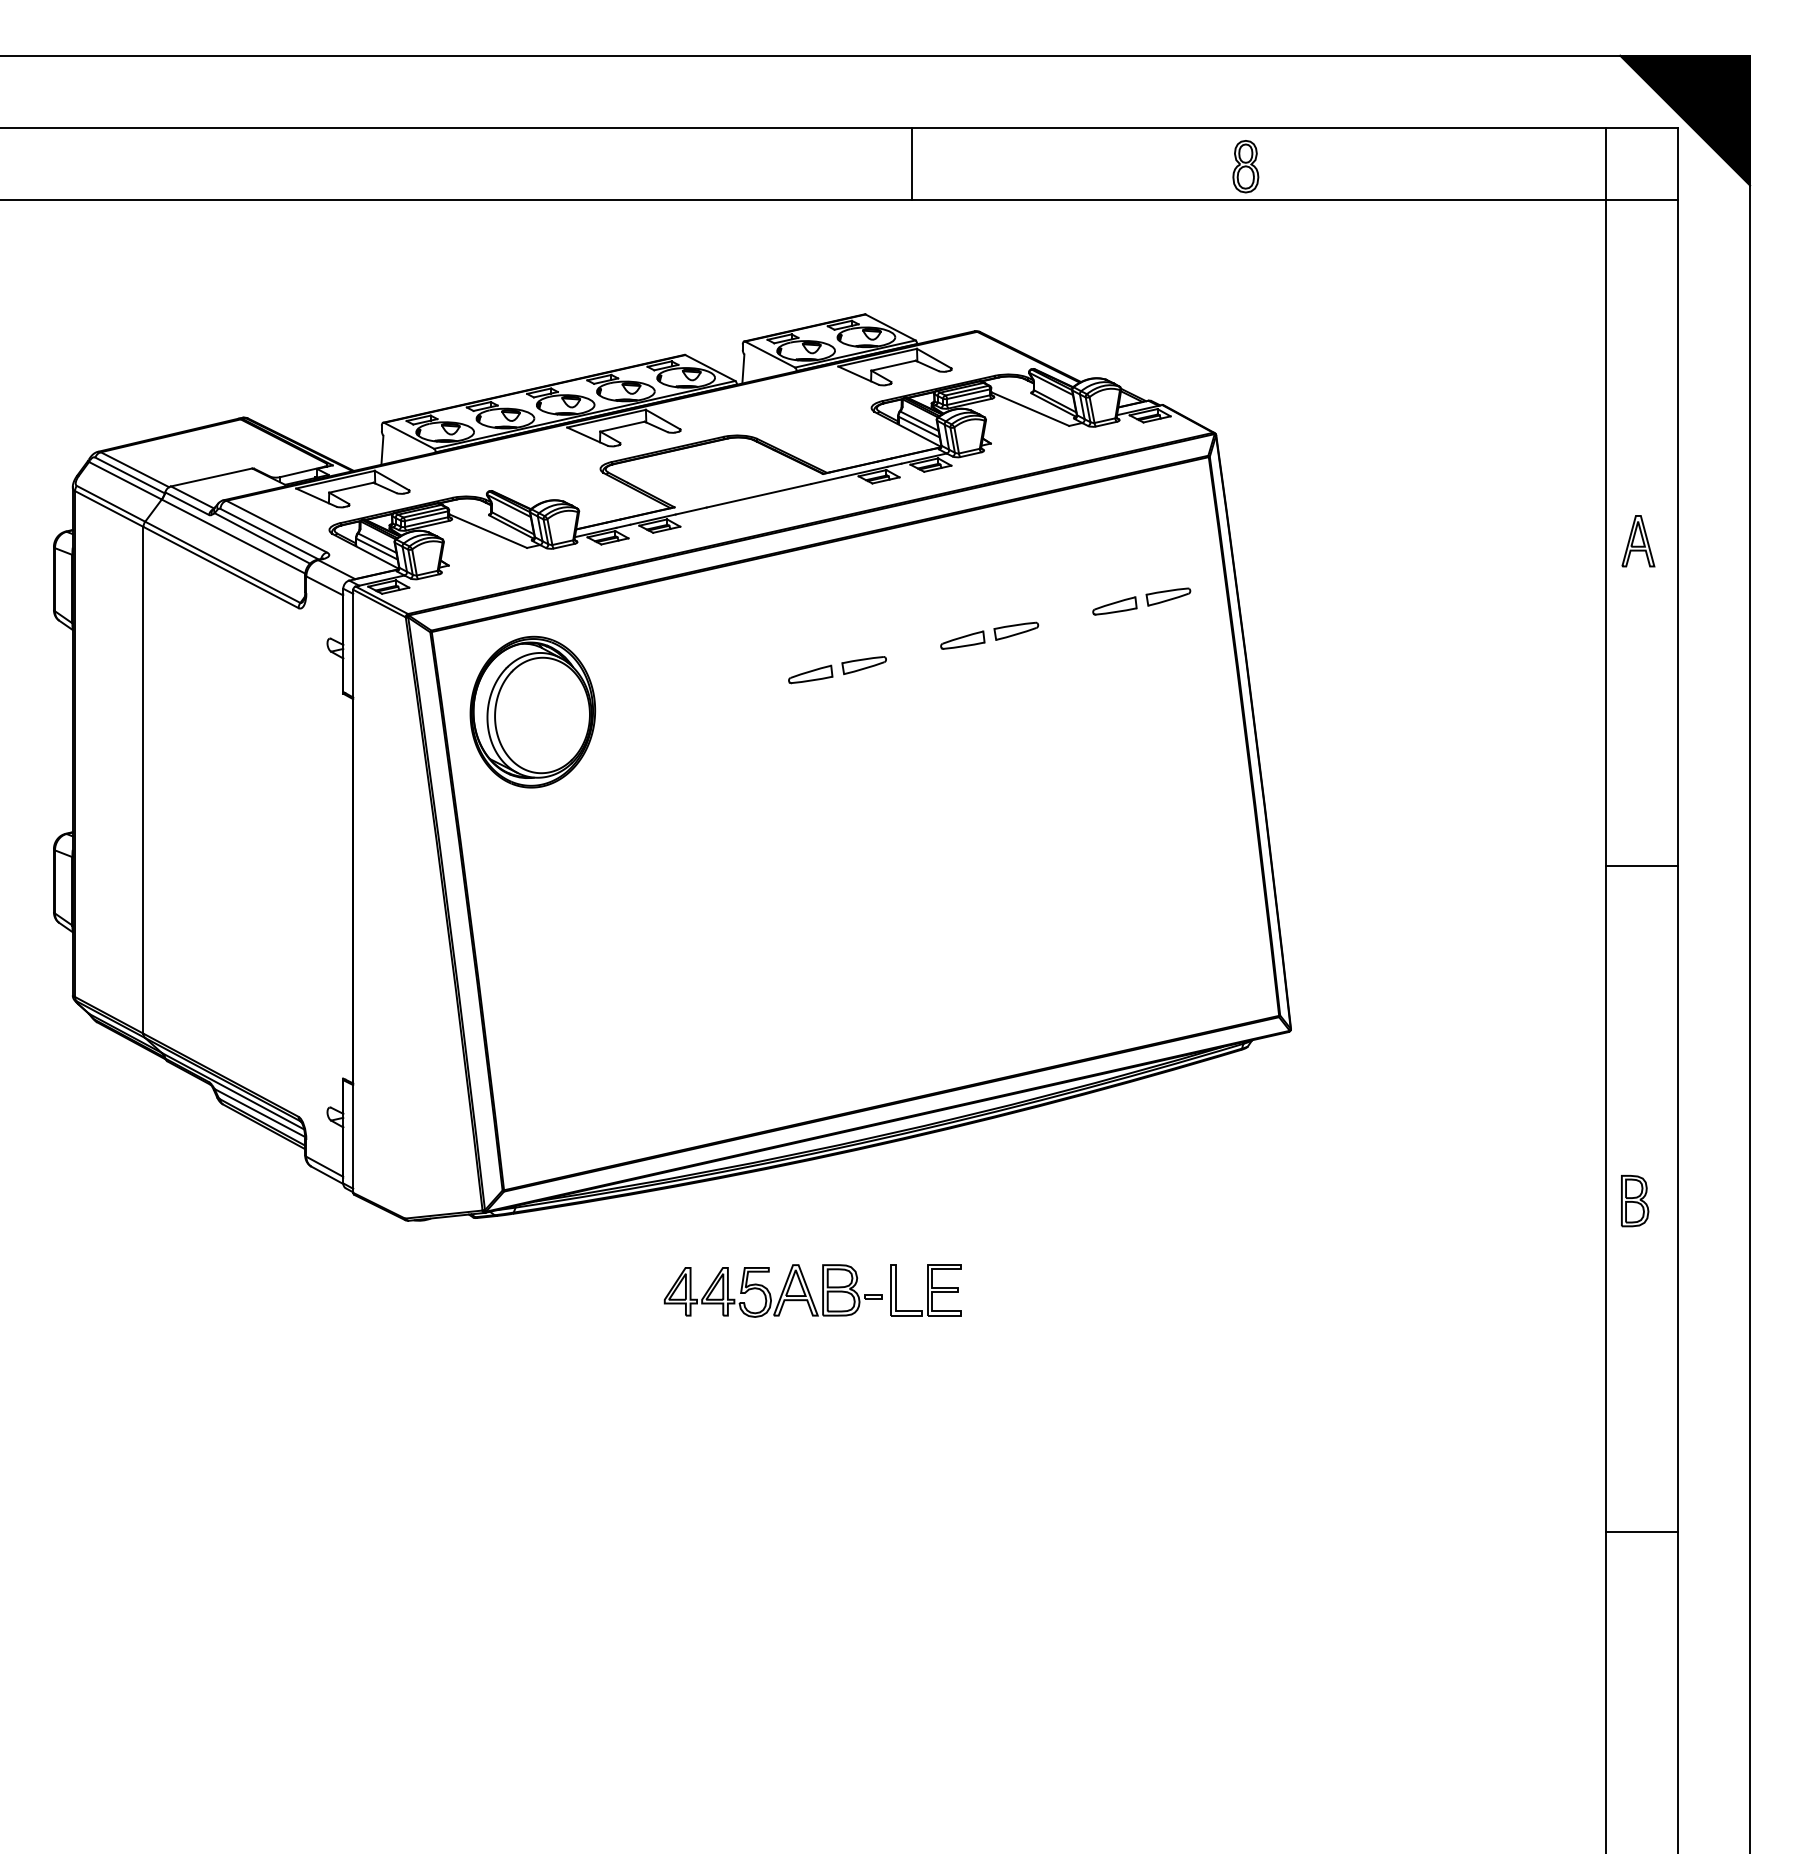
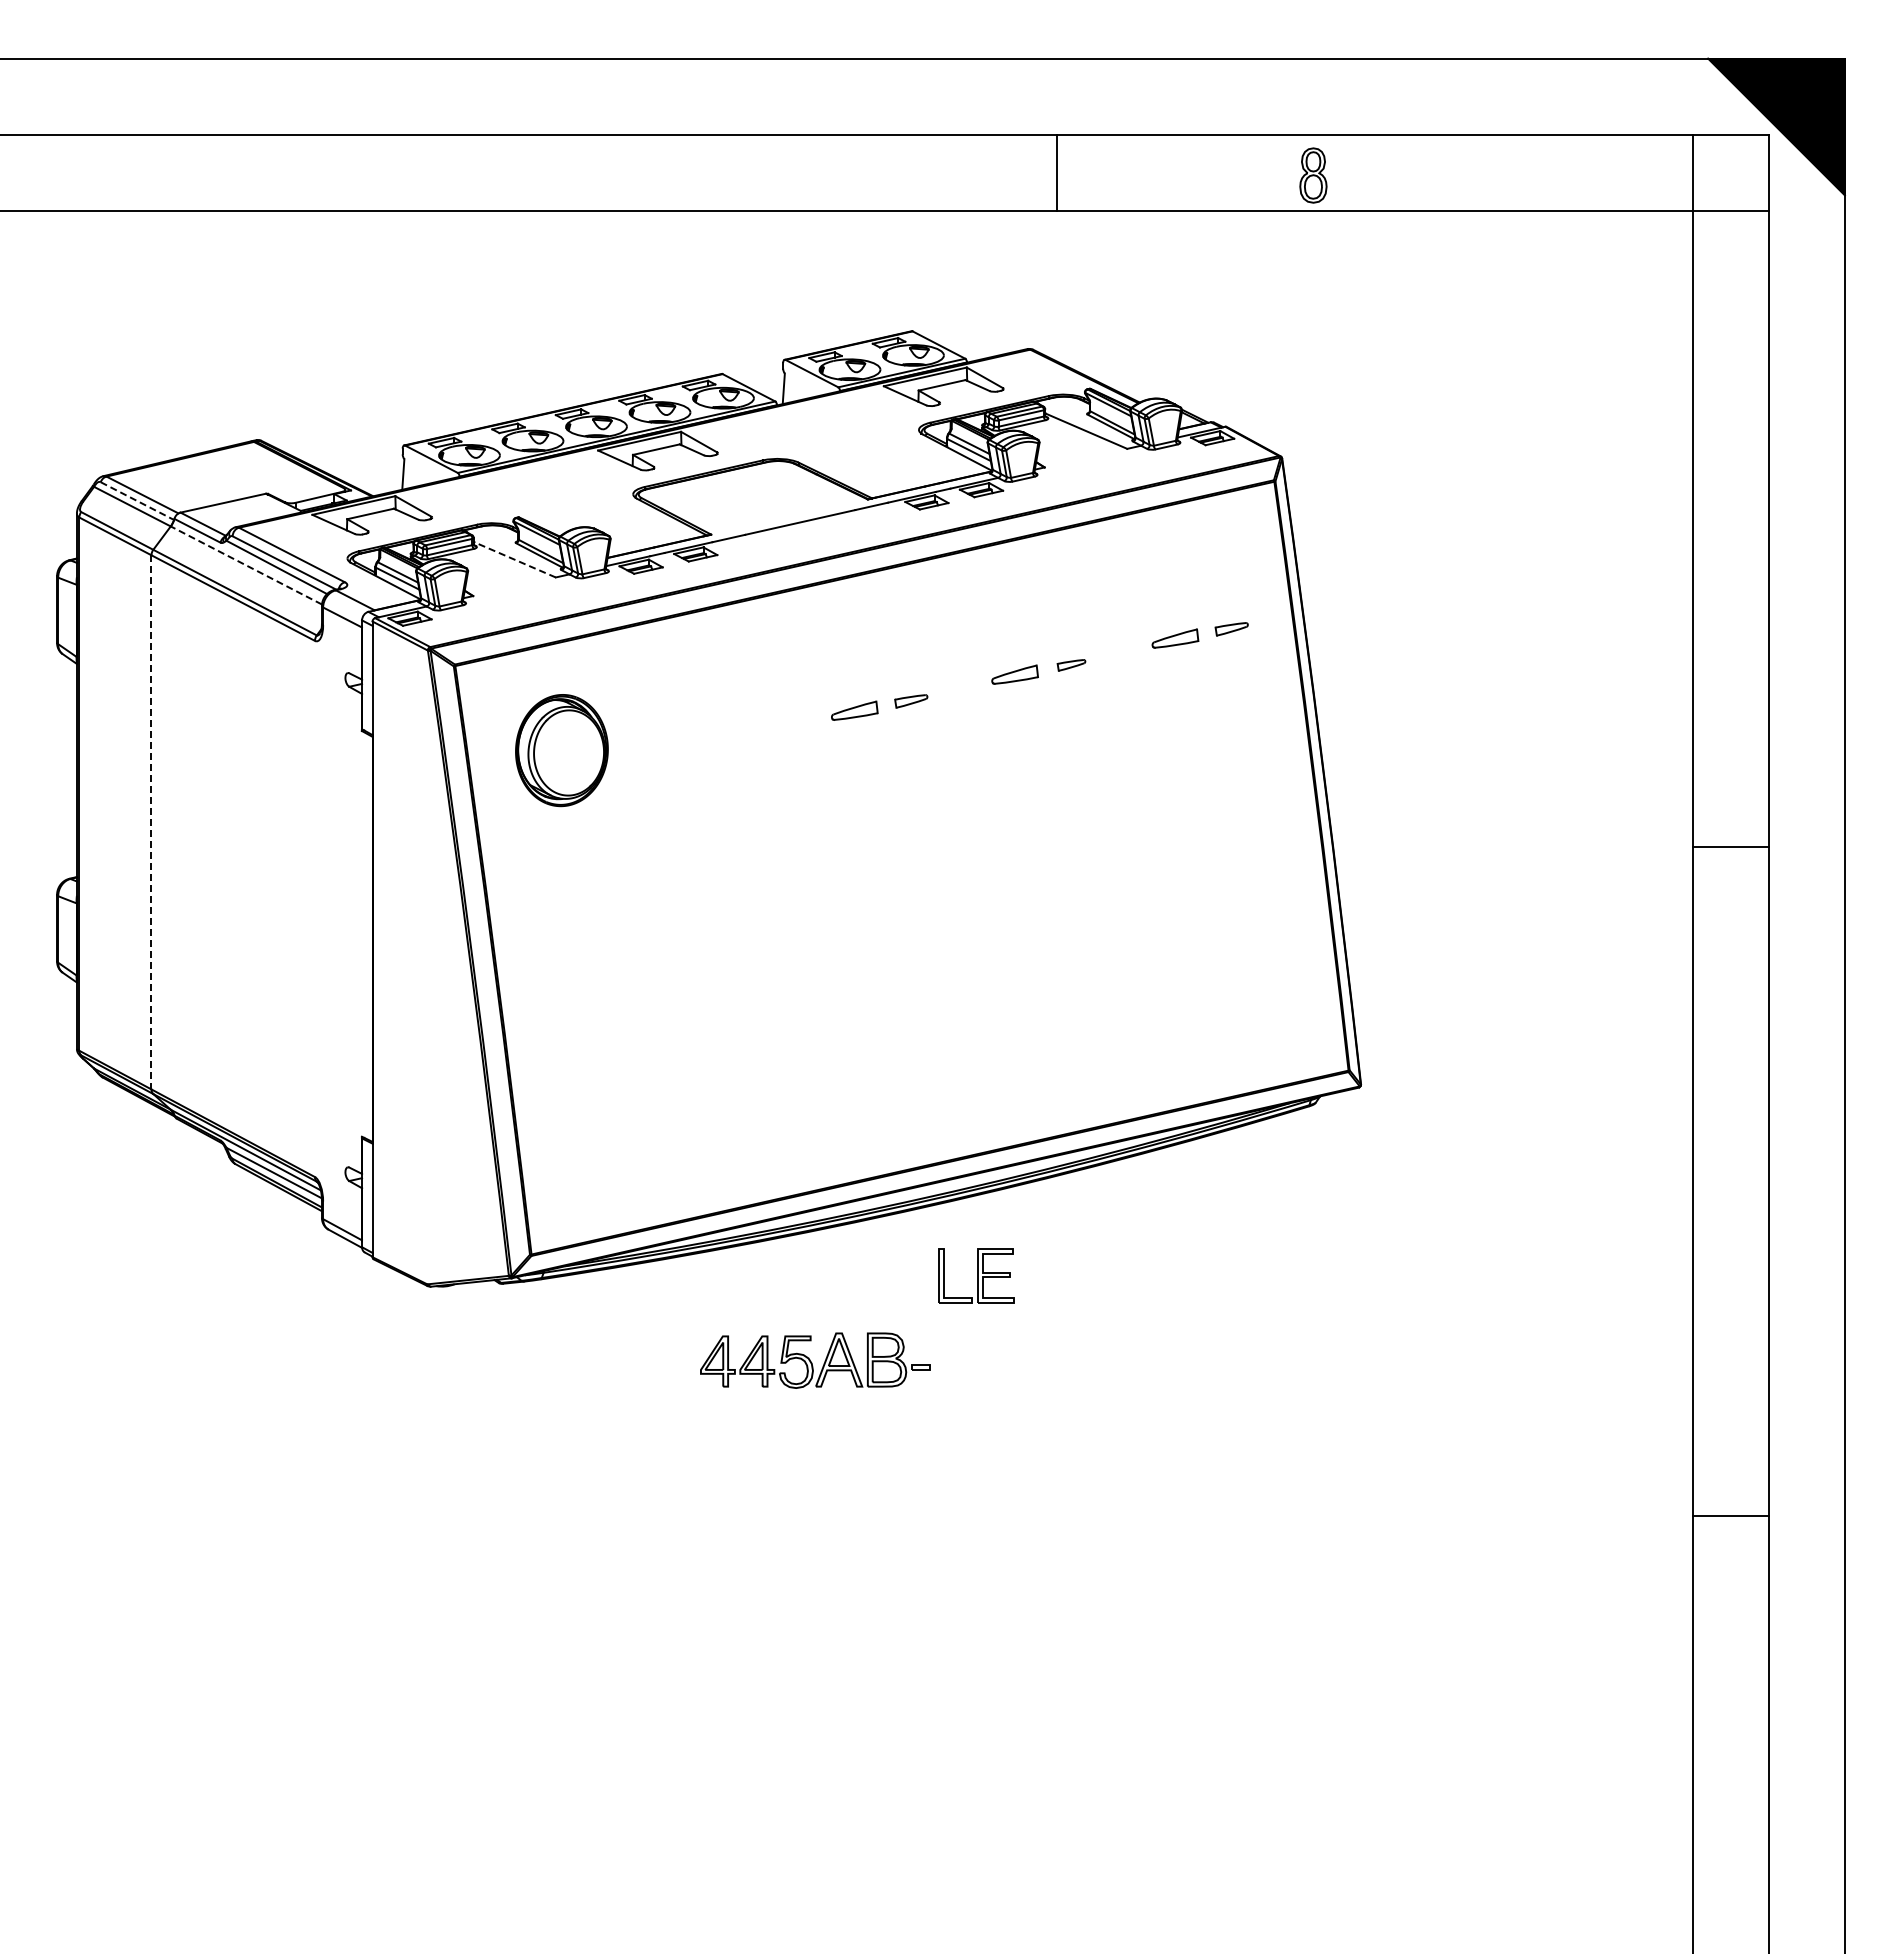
line: (911, 163) -> (1057, 172), moved
line: (130, 475) -> (137, 501), solid -> dashed
line: (487, 530) -> (514, 559), solid -> dashed
line: (232, 536) -> (245, 565), solid -> dashed
part: (1638, 540) -> (1727, 569), removed
part: (1168, 597) -> (1231, 629), size x0.7
part: (1016, 631) -> (1071, 665), size x0.6
part: (864, 665) -> (911, 701), size x0.7
part: (532, 712) -> (561, 750), size x0.7
line: (143, 780) -> (151, 822), solid -> dashed
line: (1641, 865) -> (1730, 847), moved
part: (1634, 1200) -> (1723, 1265), removed
part: (926, 1289) -> (976, 1275), moved
line: (1641, 1531) -> (1730, 1516), moved

